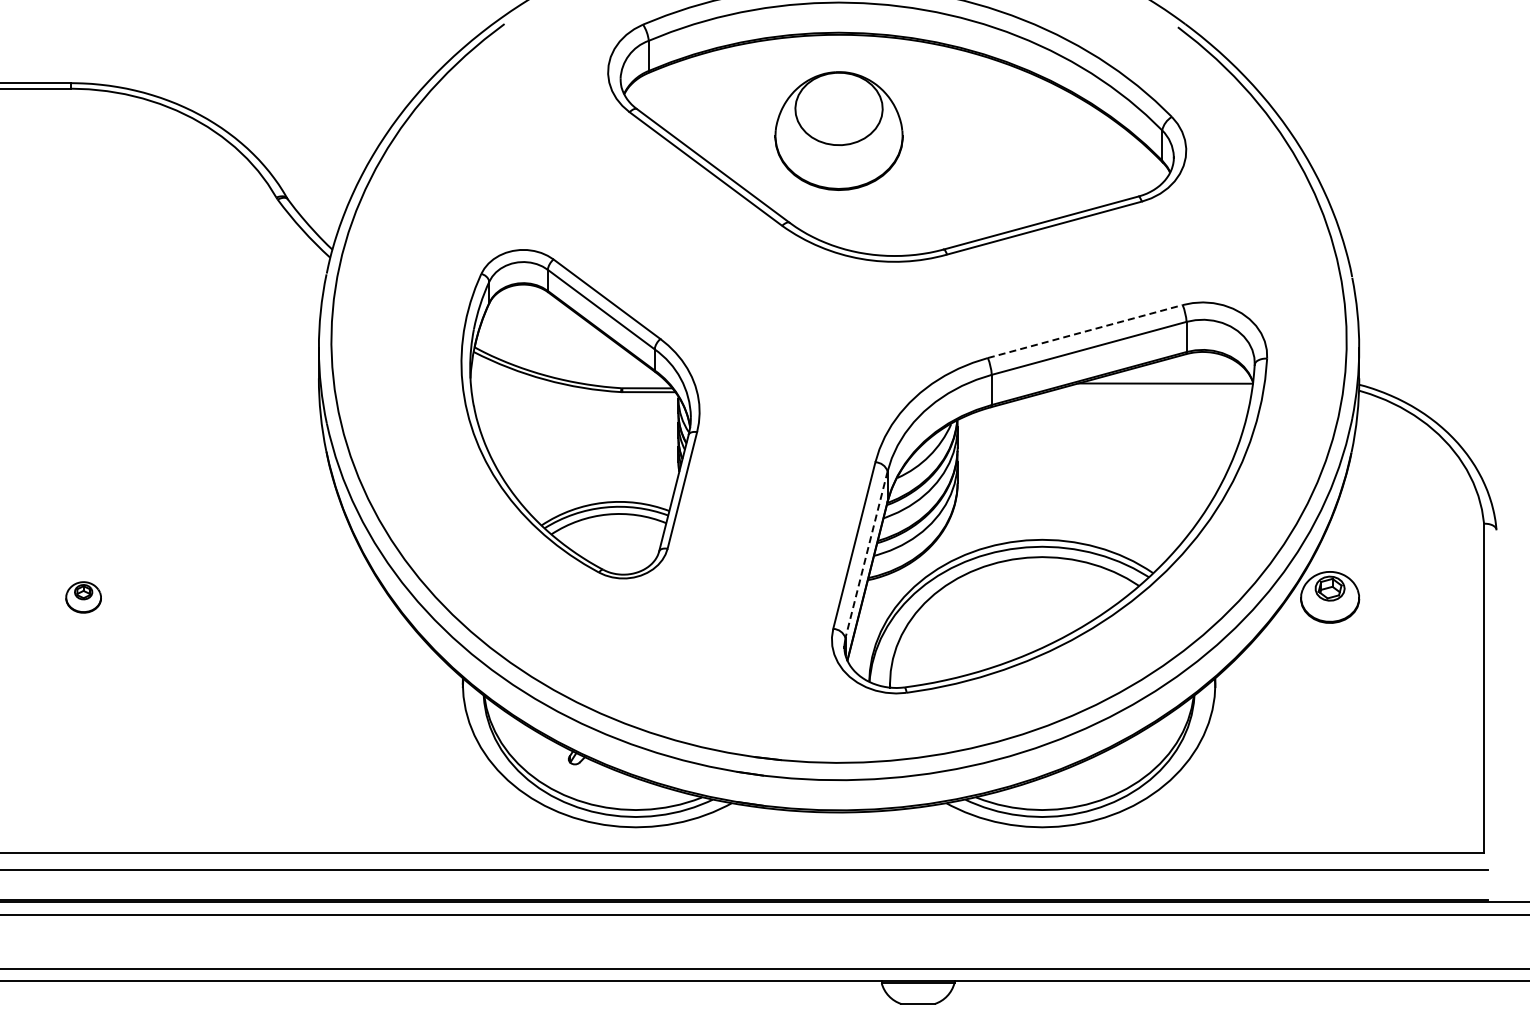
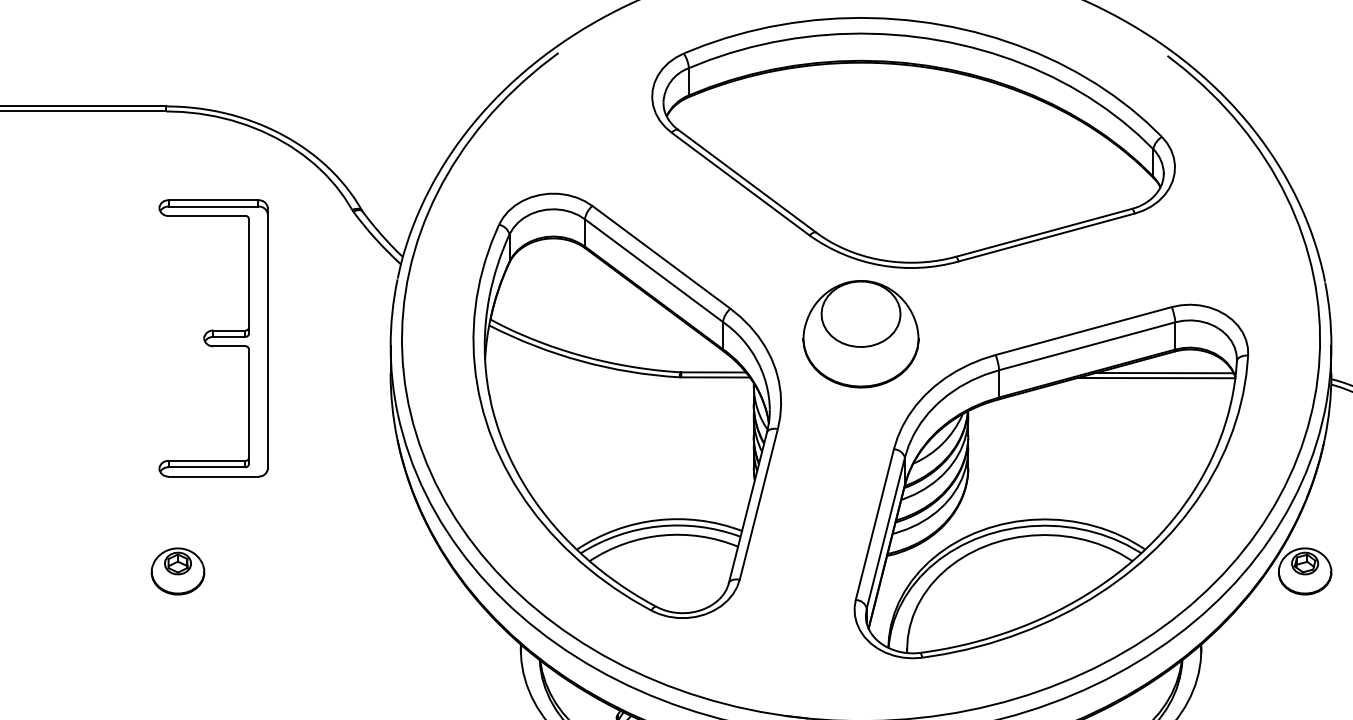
part: (838, 130) -> (860, 333), moved
line: (1085, 331) -> (1083, 331), dashed -> solid
part: (122, 339) -> (213, 338), added
line: (1174, 377) -> (1164, 372), added
part: (580, 413) -> (627, 405), size x1.43
line: (866, 554) -> (885, 532), dashed -> solid
part: (83, 597) -> (177, 571), size x1.67

